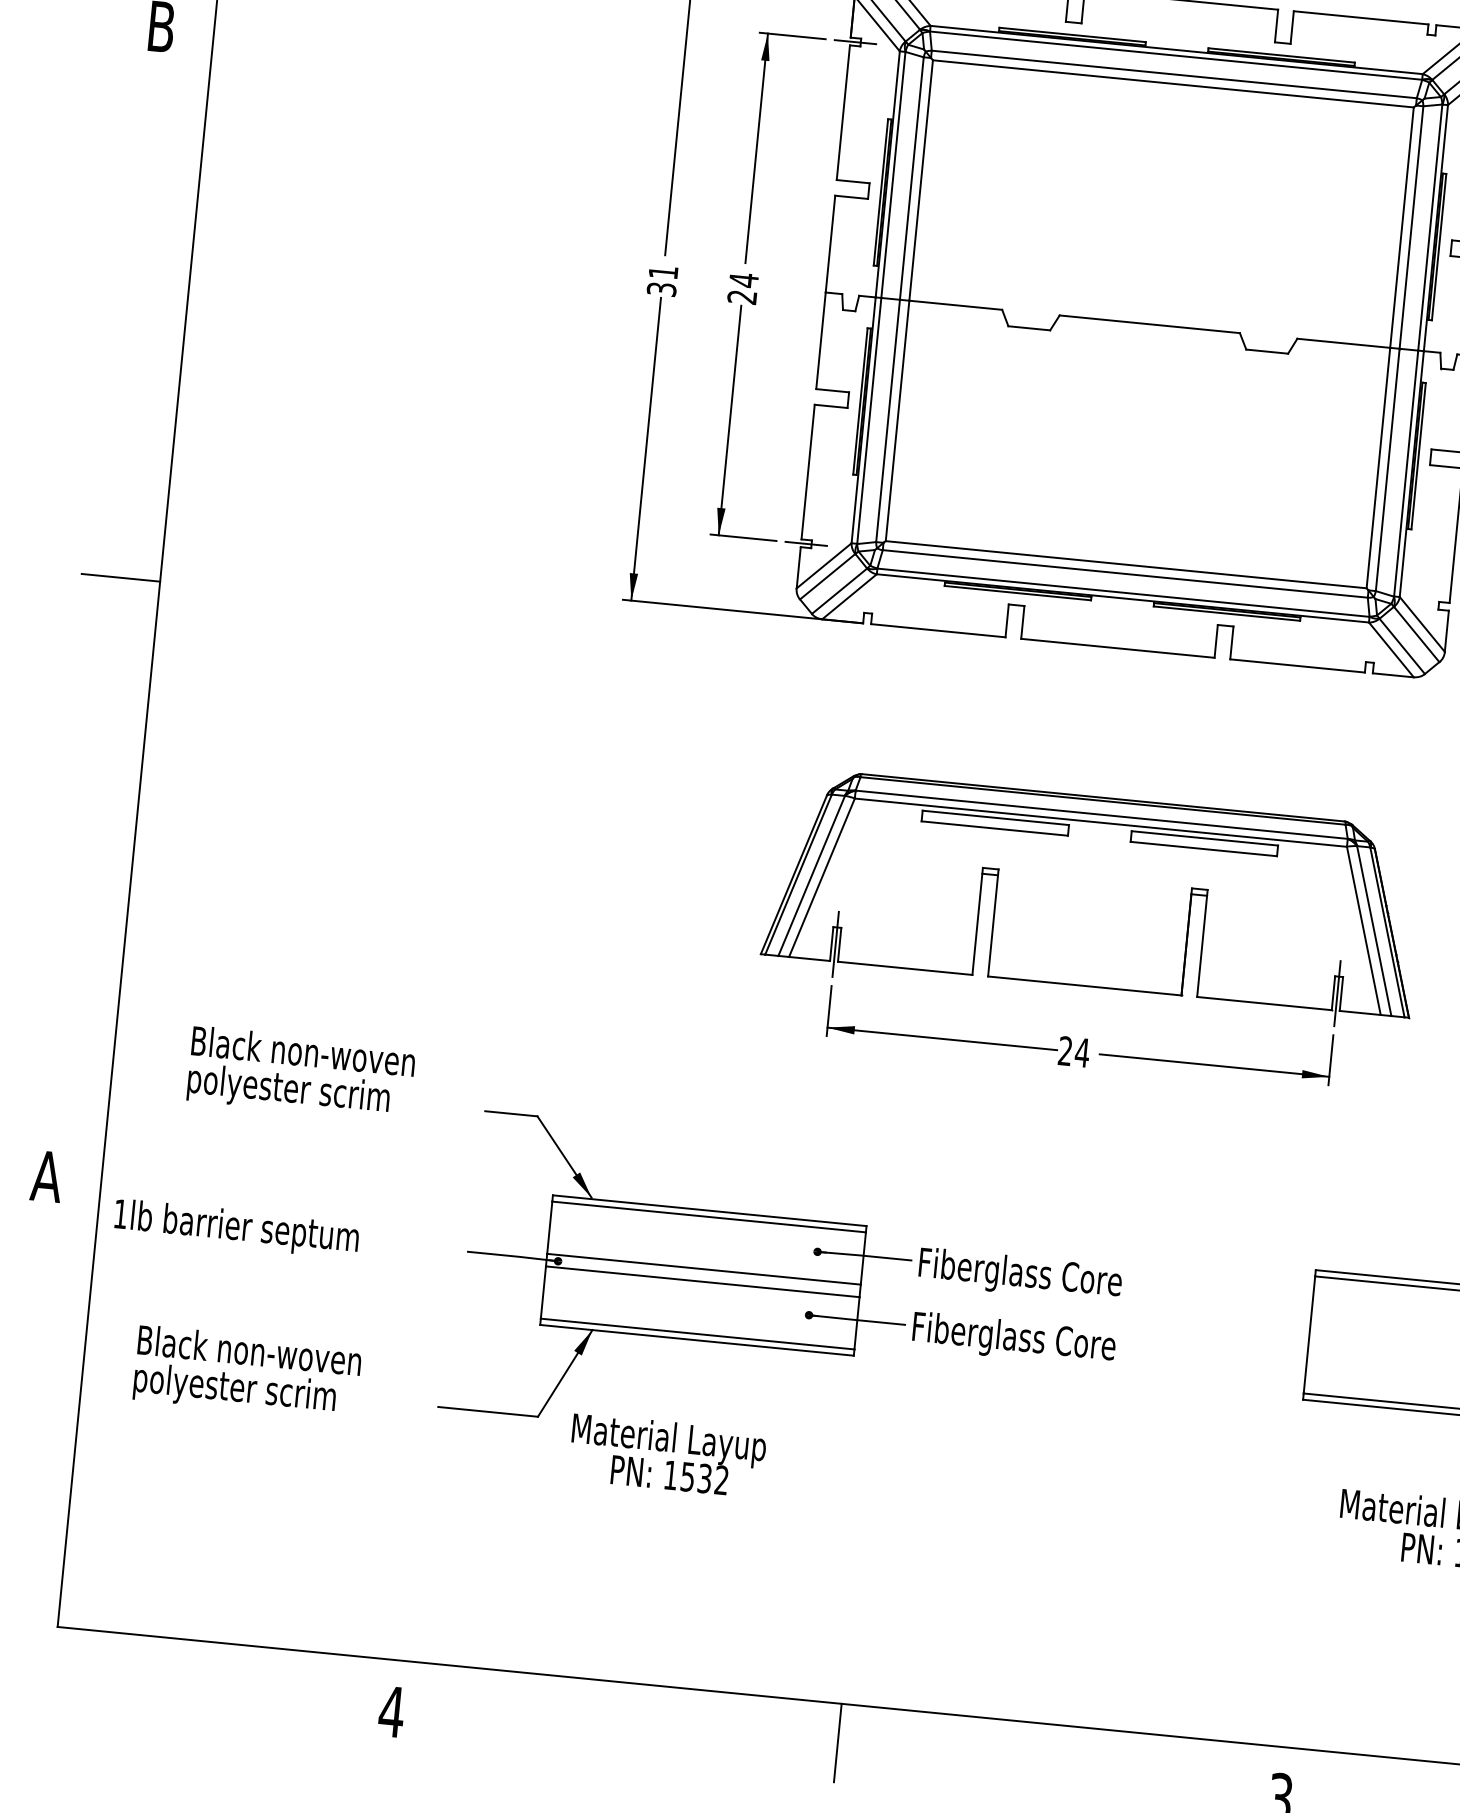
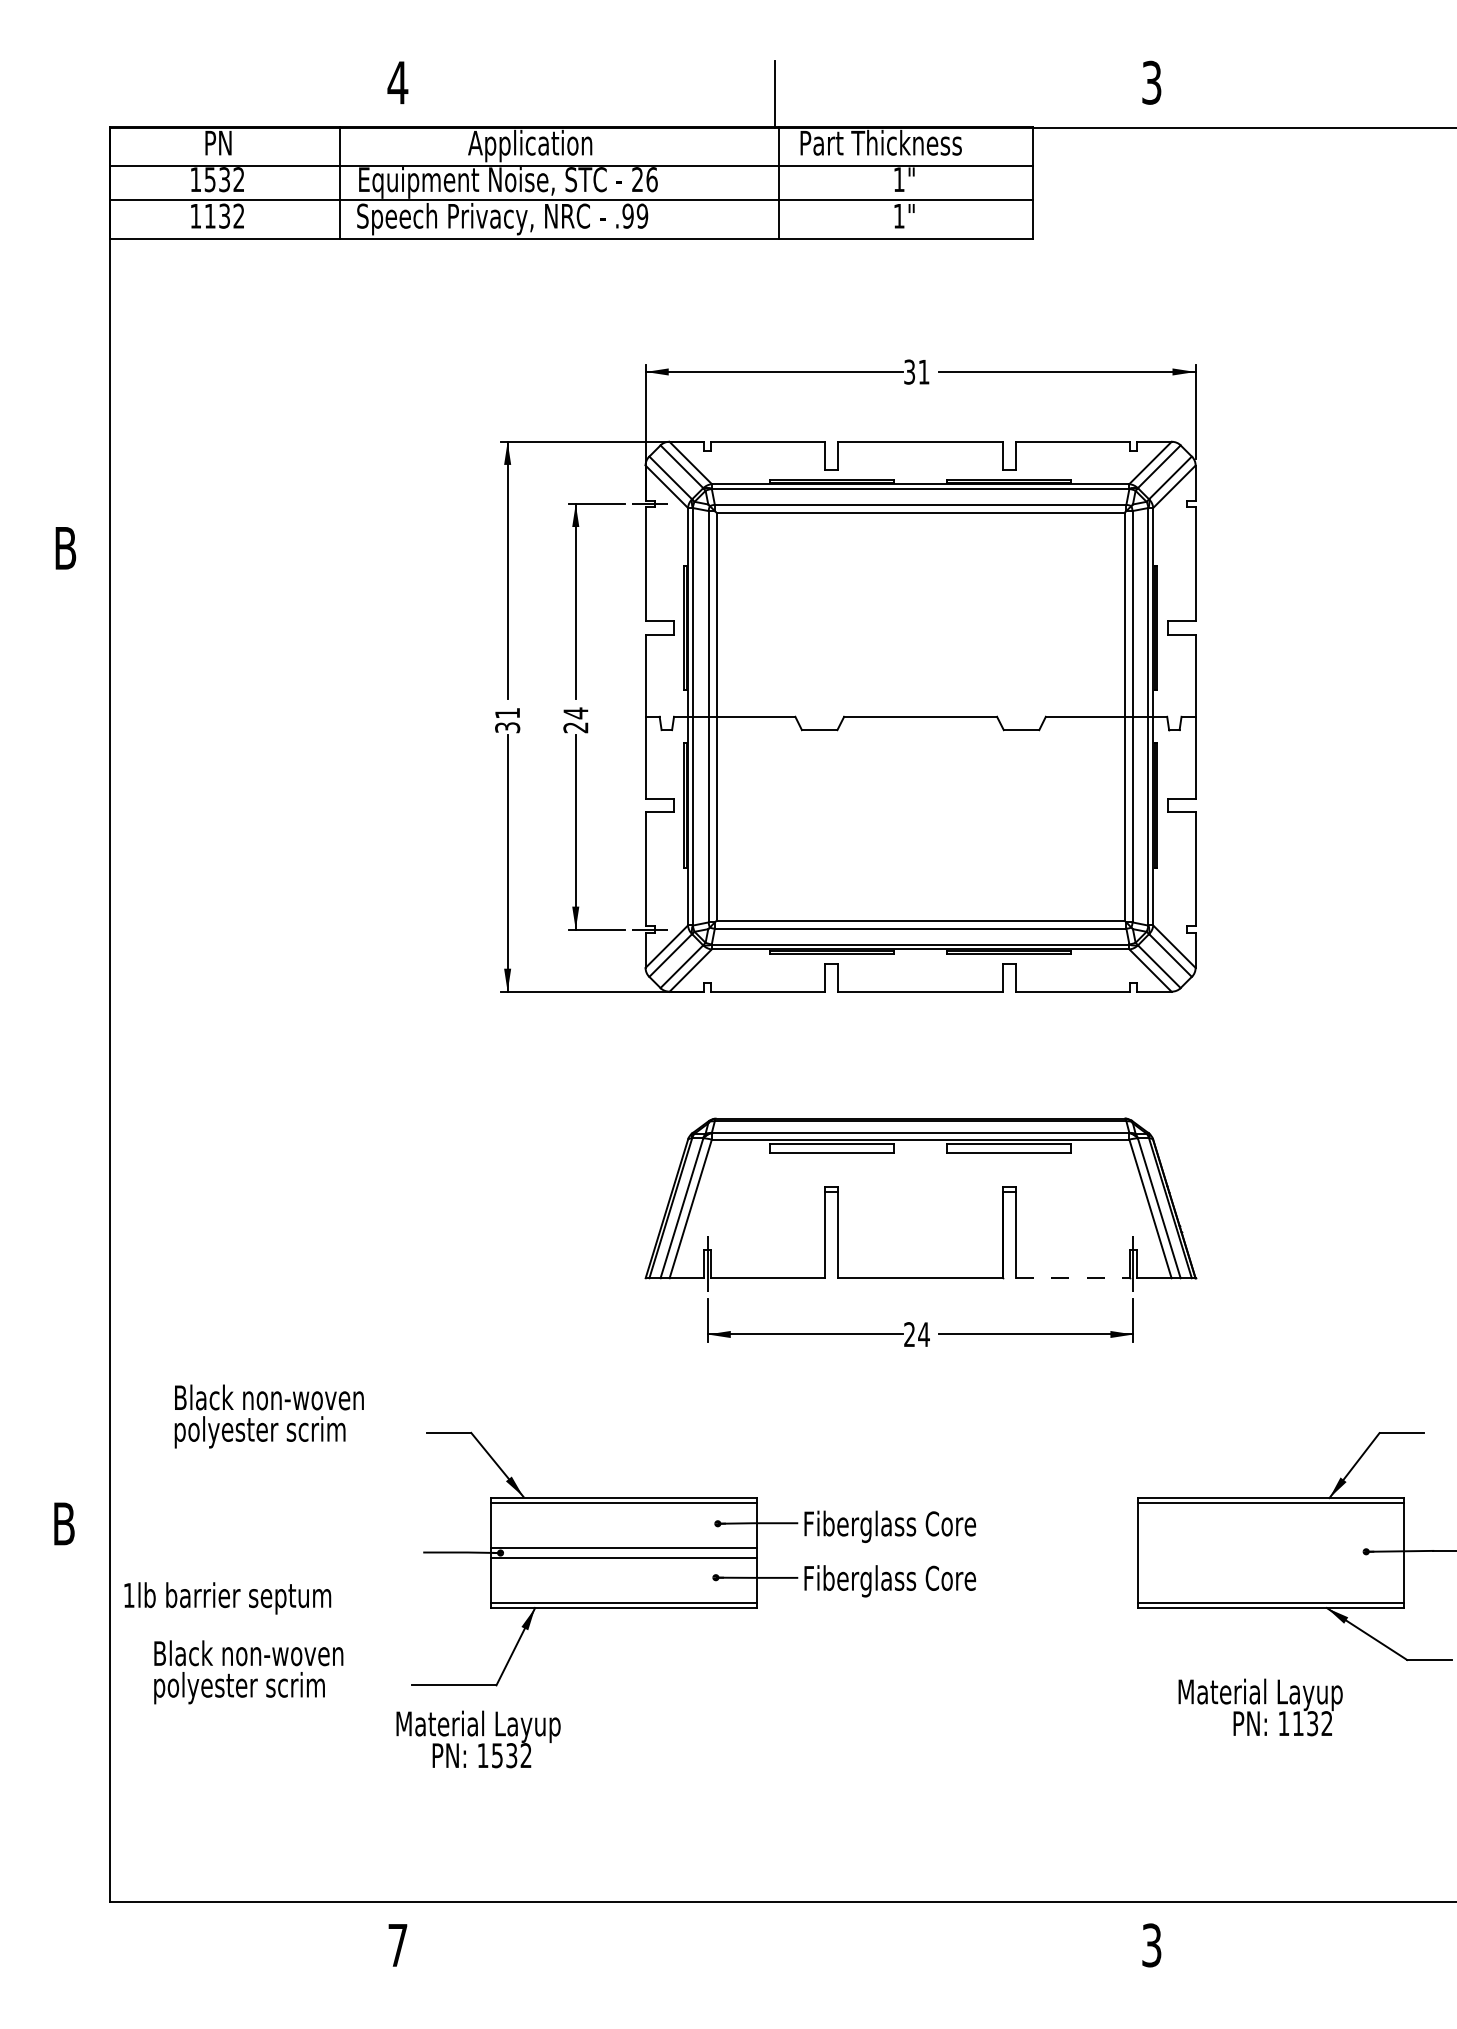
line: (120, 577) -> (76, 1014), removed
line: (1265, 1003) -> (1073, 1278), solid -> dashed
text: (46, 1175) -> (63, 1523), A -> B
text: (236, 1229) -> (227, 1598), moved
text: (667, 1455) -> (478, 1739), moved
text: (391, 1711) -> (397, 1945), 4 -> 7
line: (838, 1742) -> (775, 1934), removed

